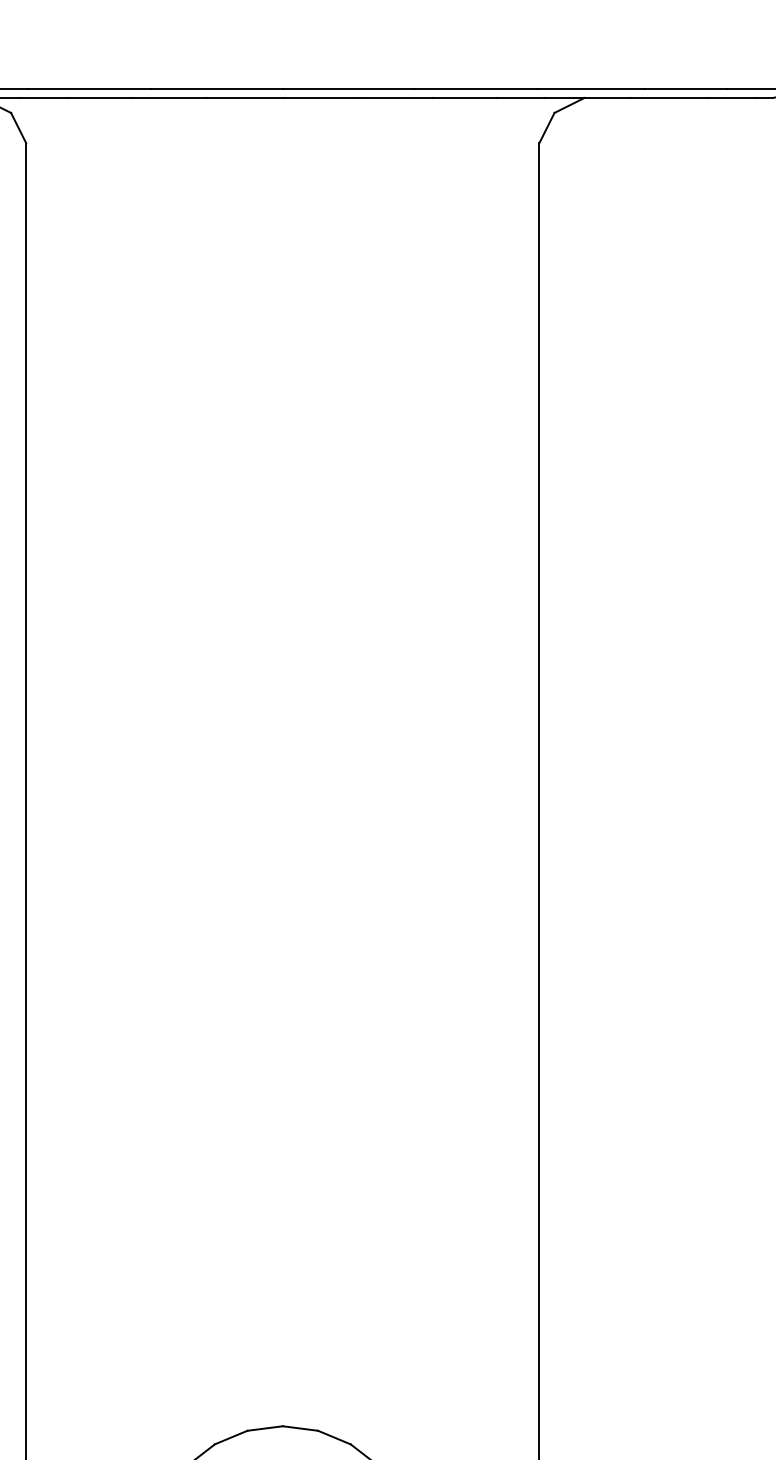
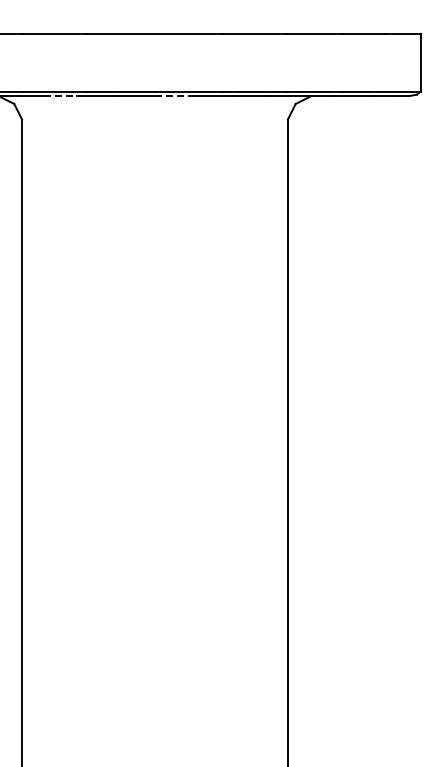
line: (100, 98) -> (60, 96), solid -> dashed
line: (322, 98) -> (175, 96), solid -> dashed

